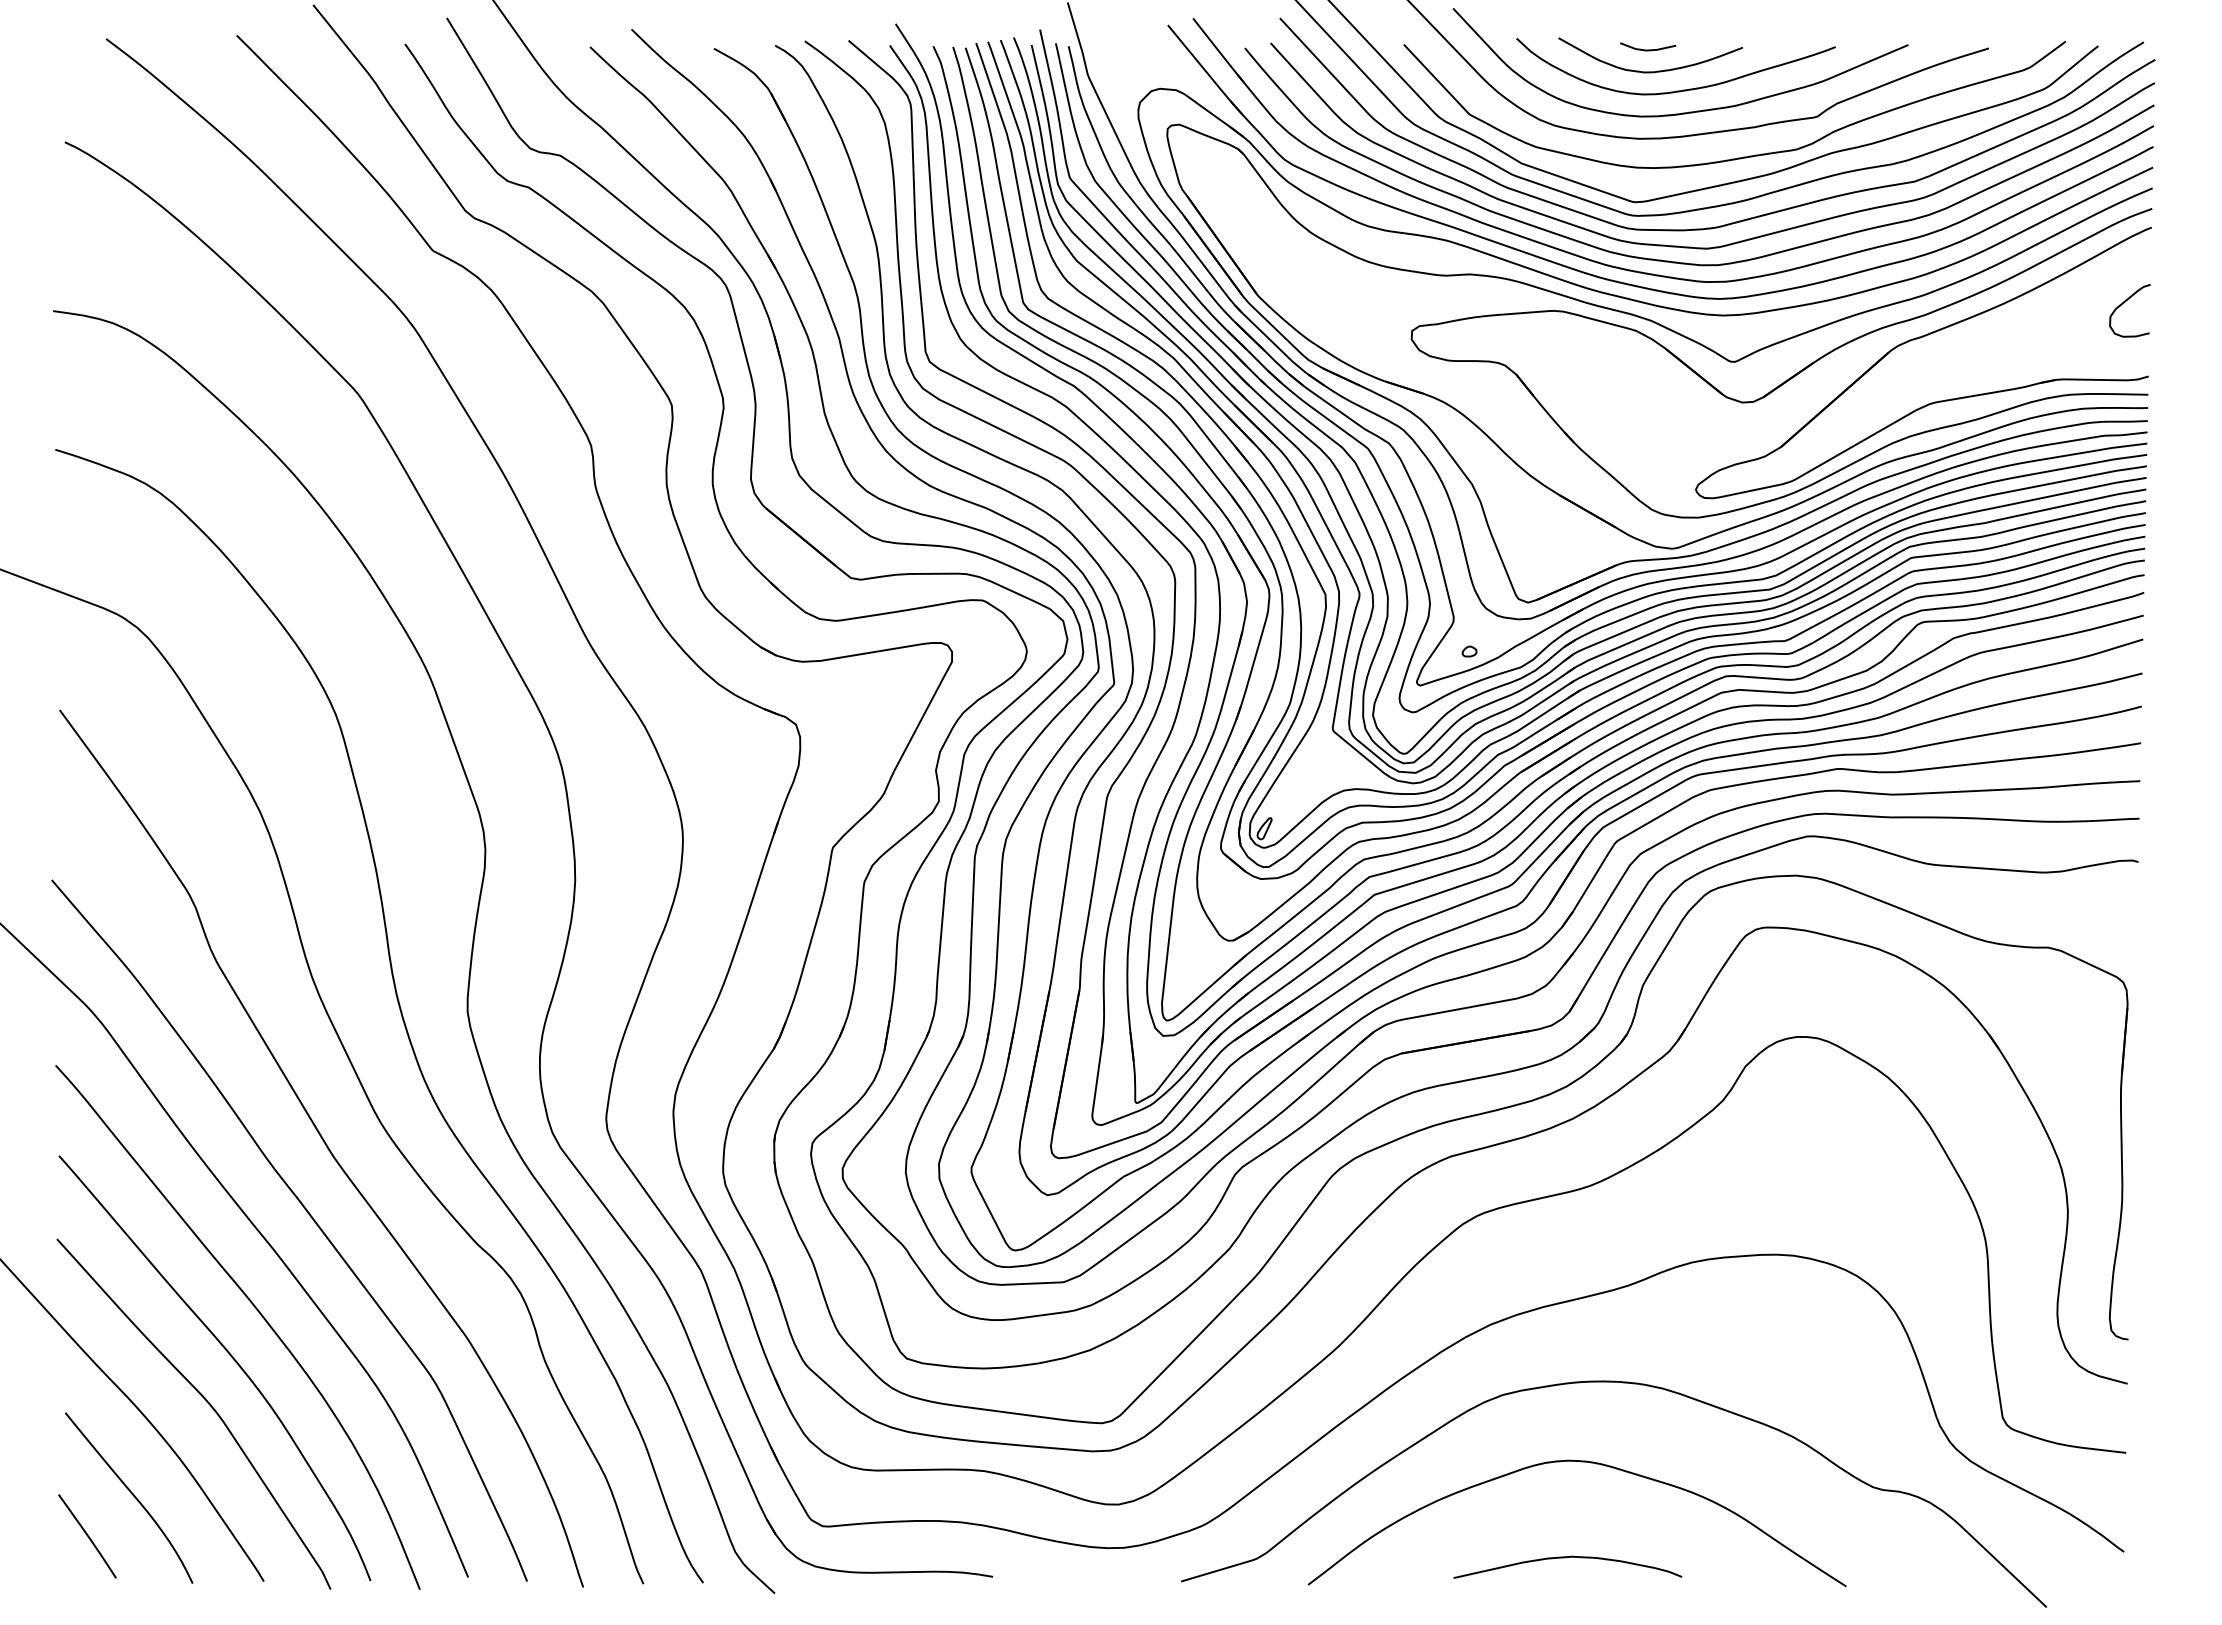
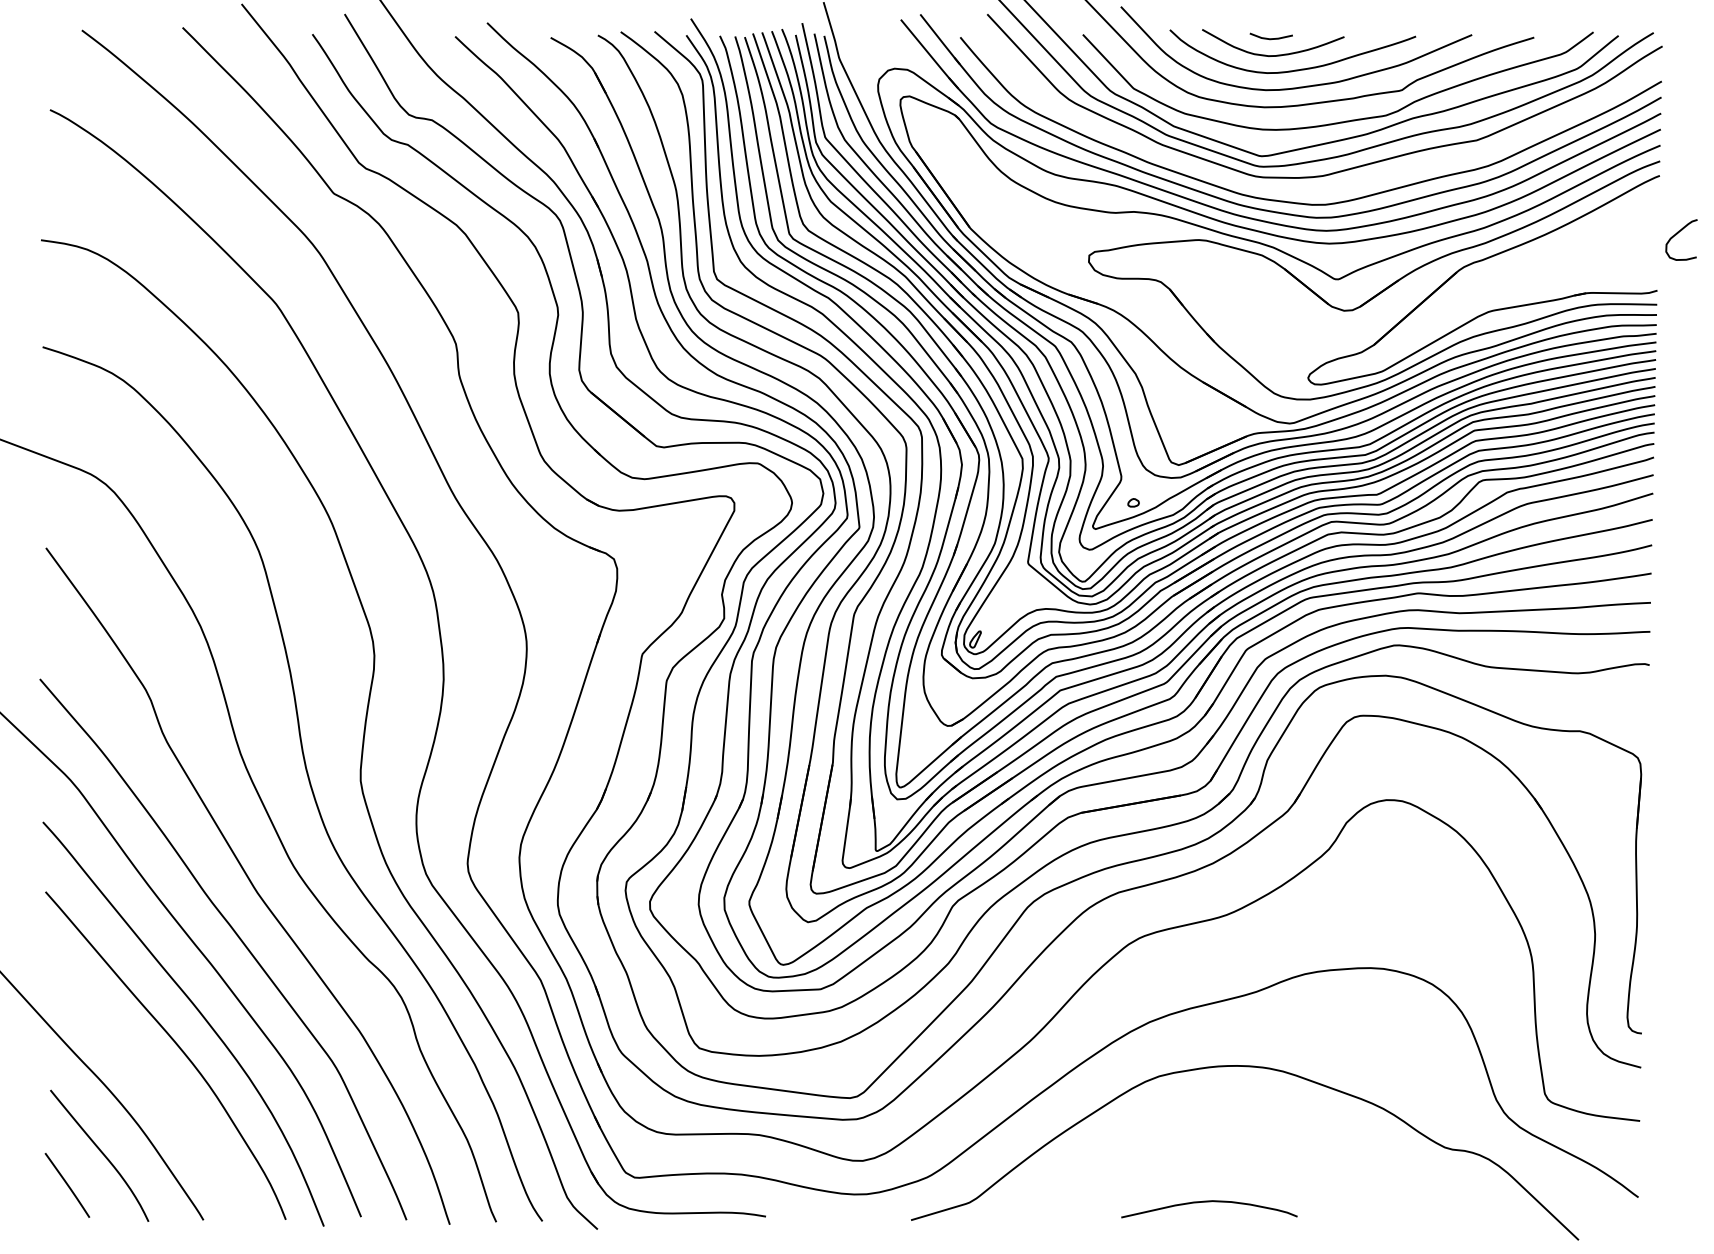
curve: (1736, 241) -> (1339, 186), removed
curve: (2124, 303) -> (1677, 234), moved
curve: (206, 1402) -> (159, 1082), removed
curve: (1580, 1462) -> (1219, 1128), removed

